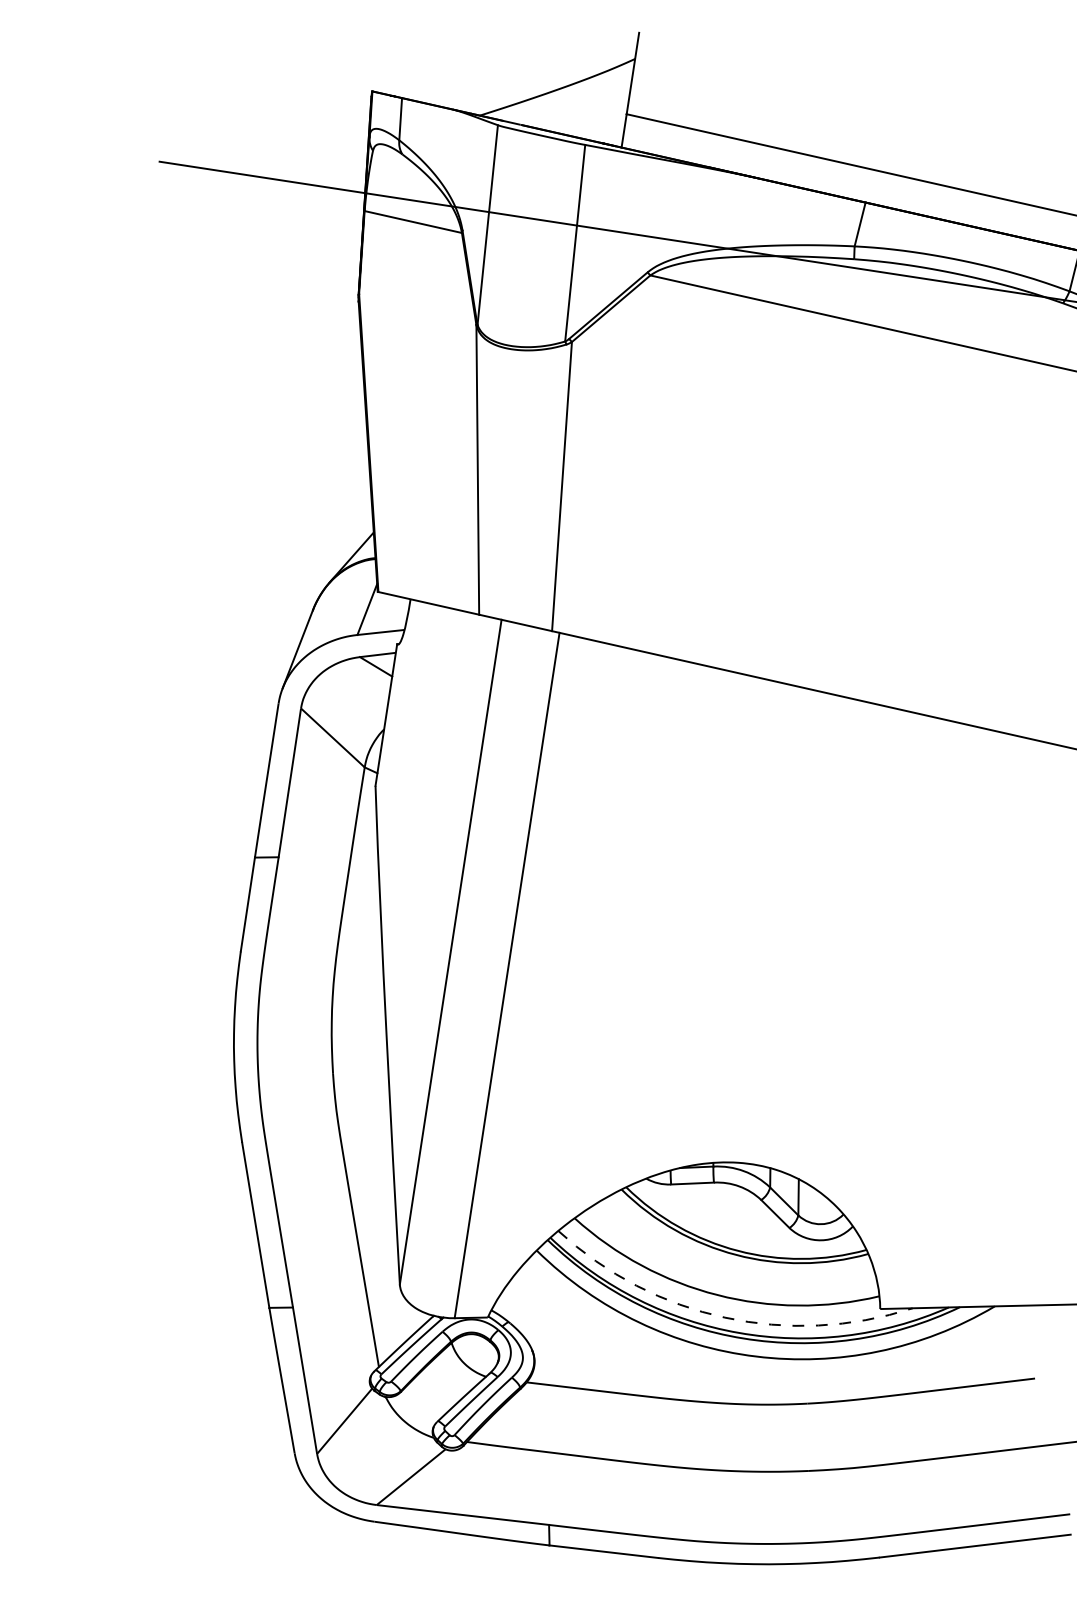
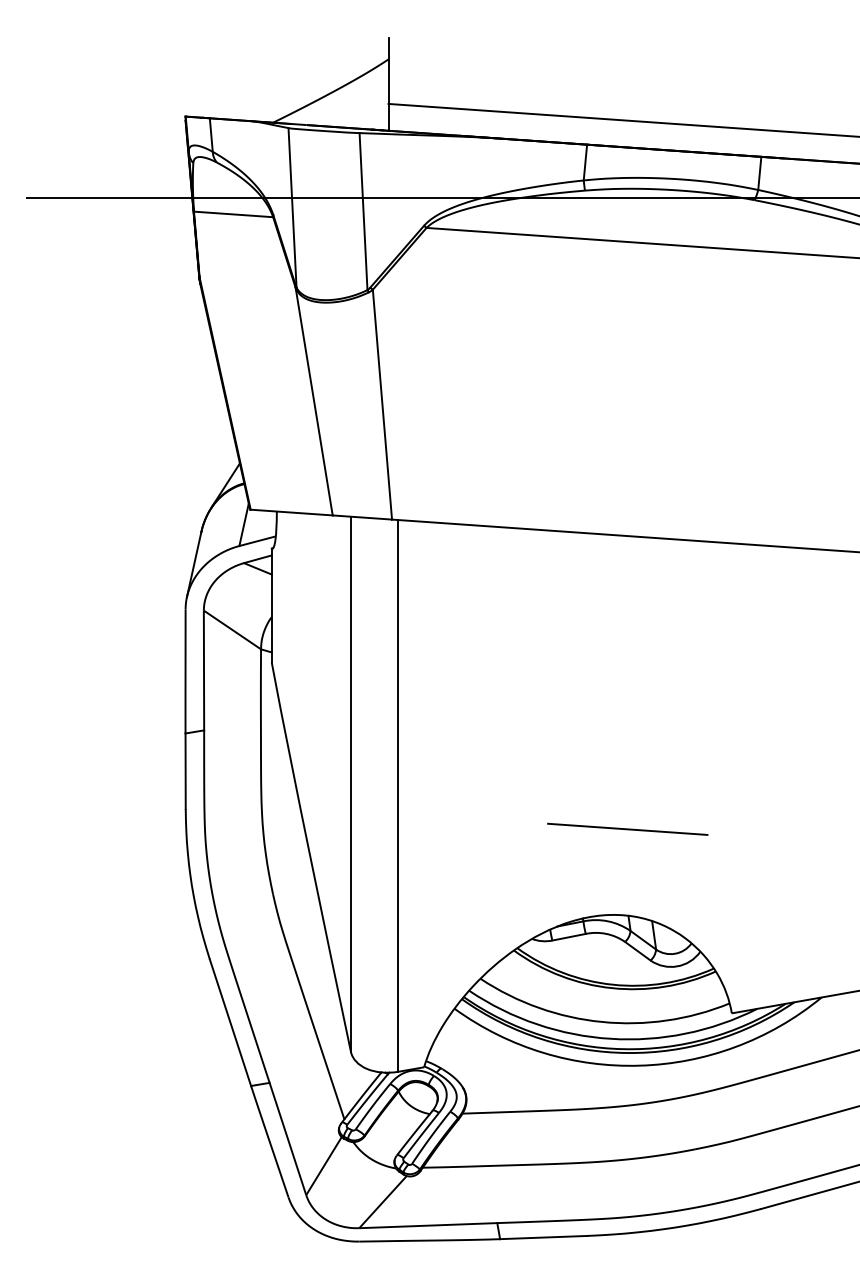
line: (785, 1059) -> (627, 828), added
arc: (724, 1317) -> (610, 1038), dashed -> solid

